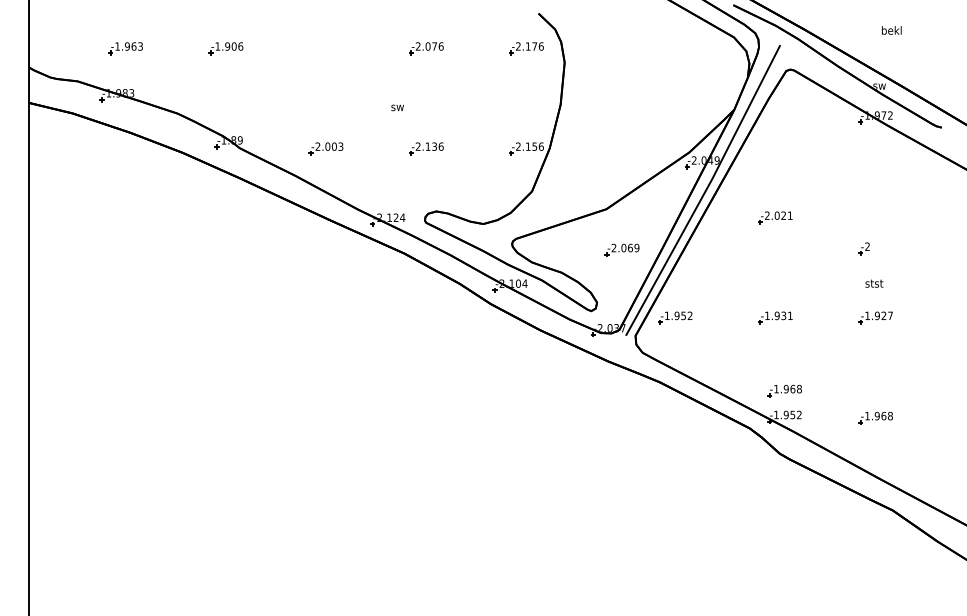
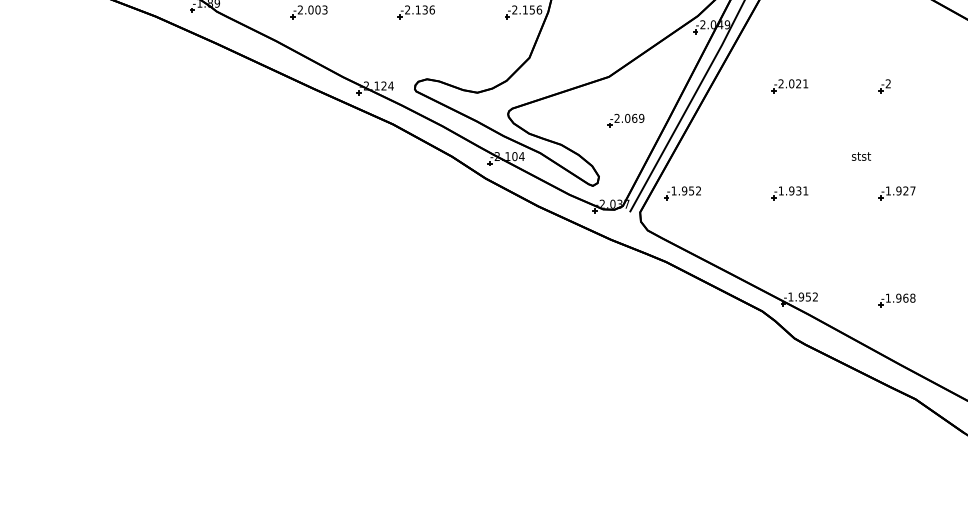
part: (863, 248) -> (884, 85), moved
text: (874, 283) -> (861, 156), moved
part: (784, 390) -> (799, 270), removed

